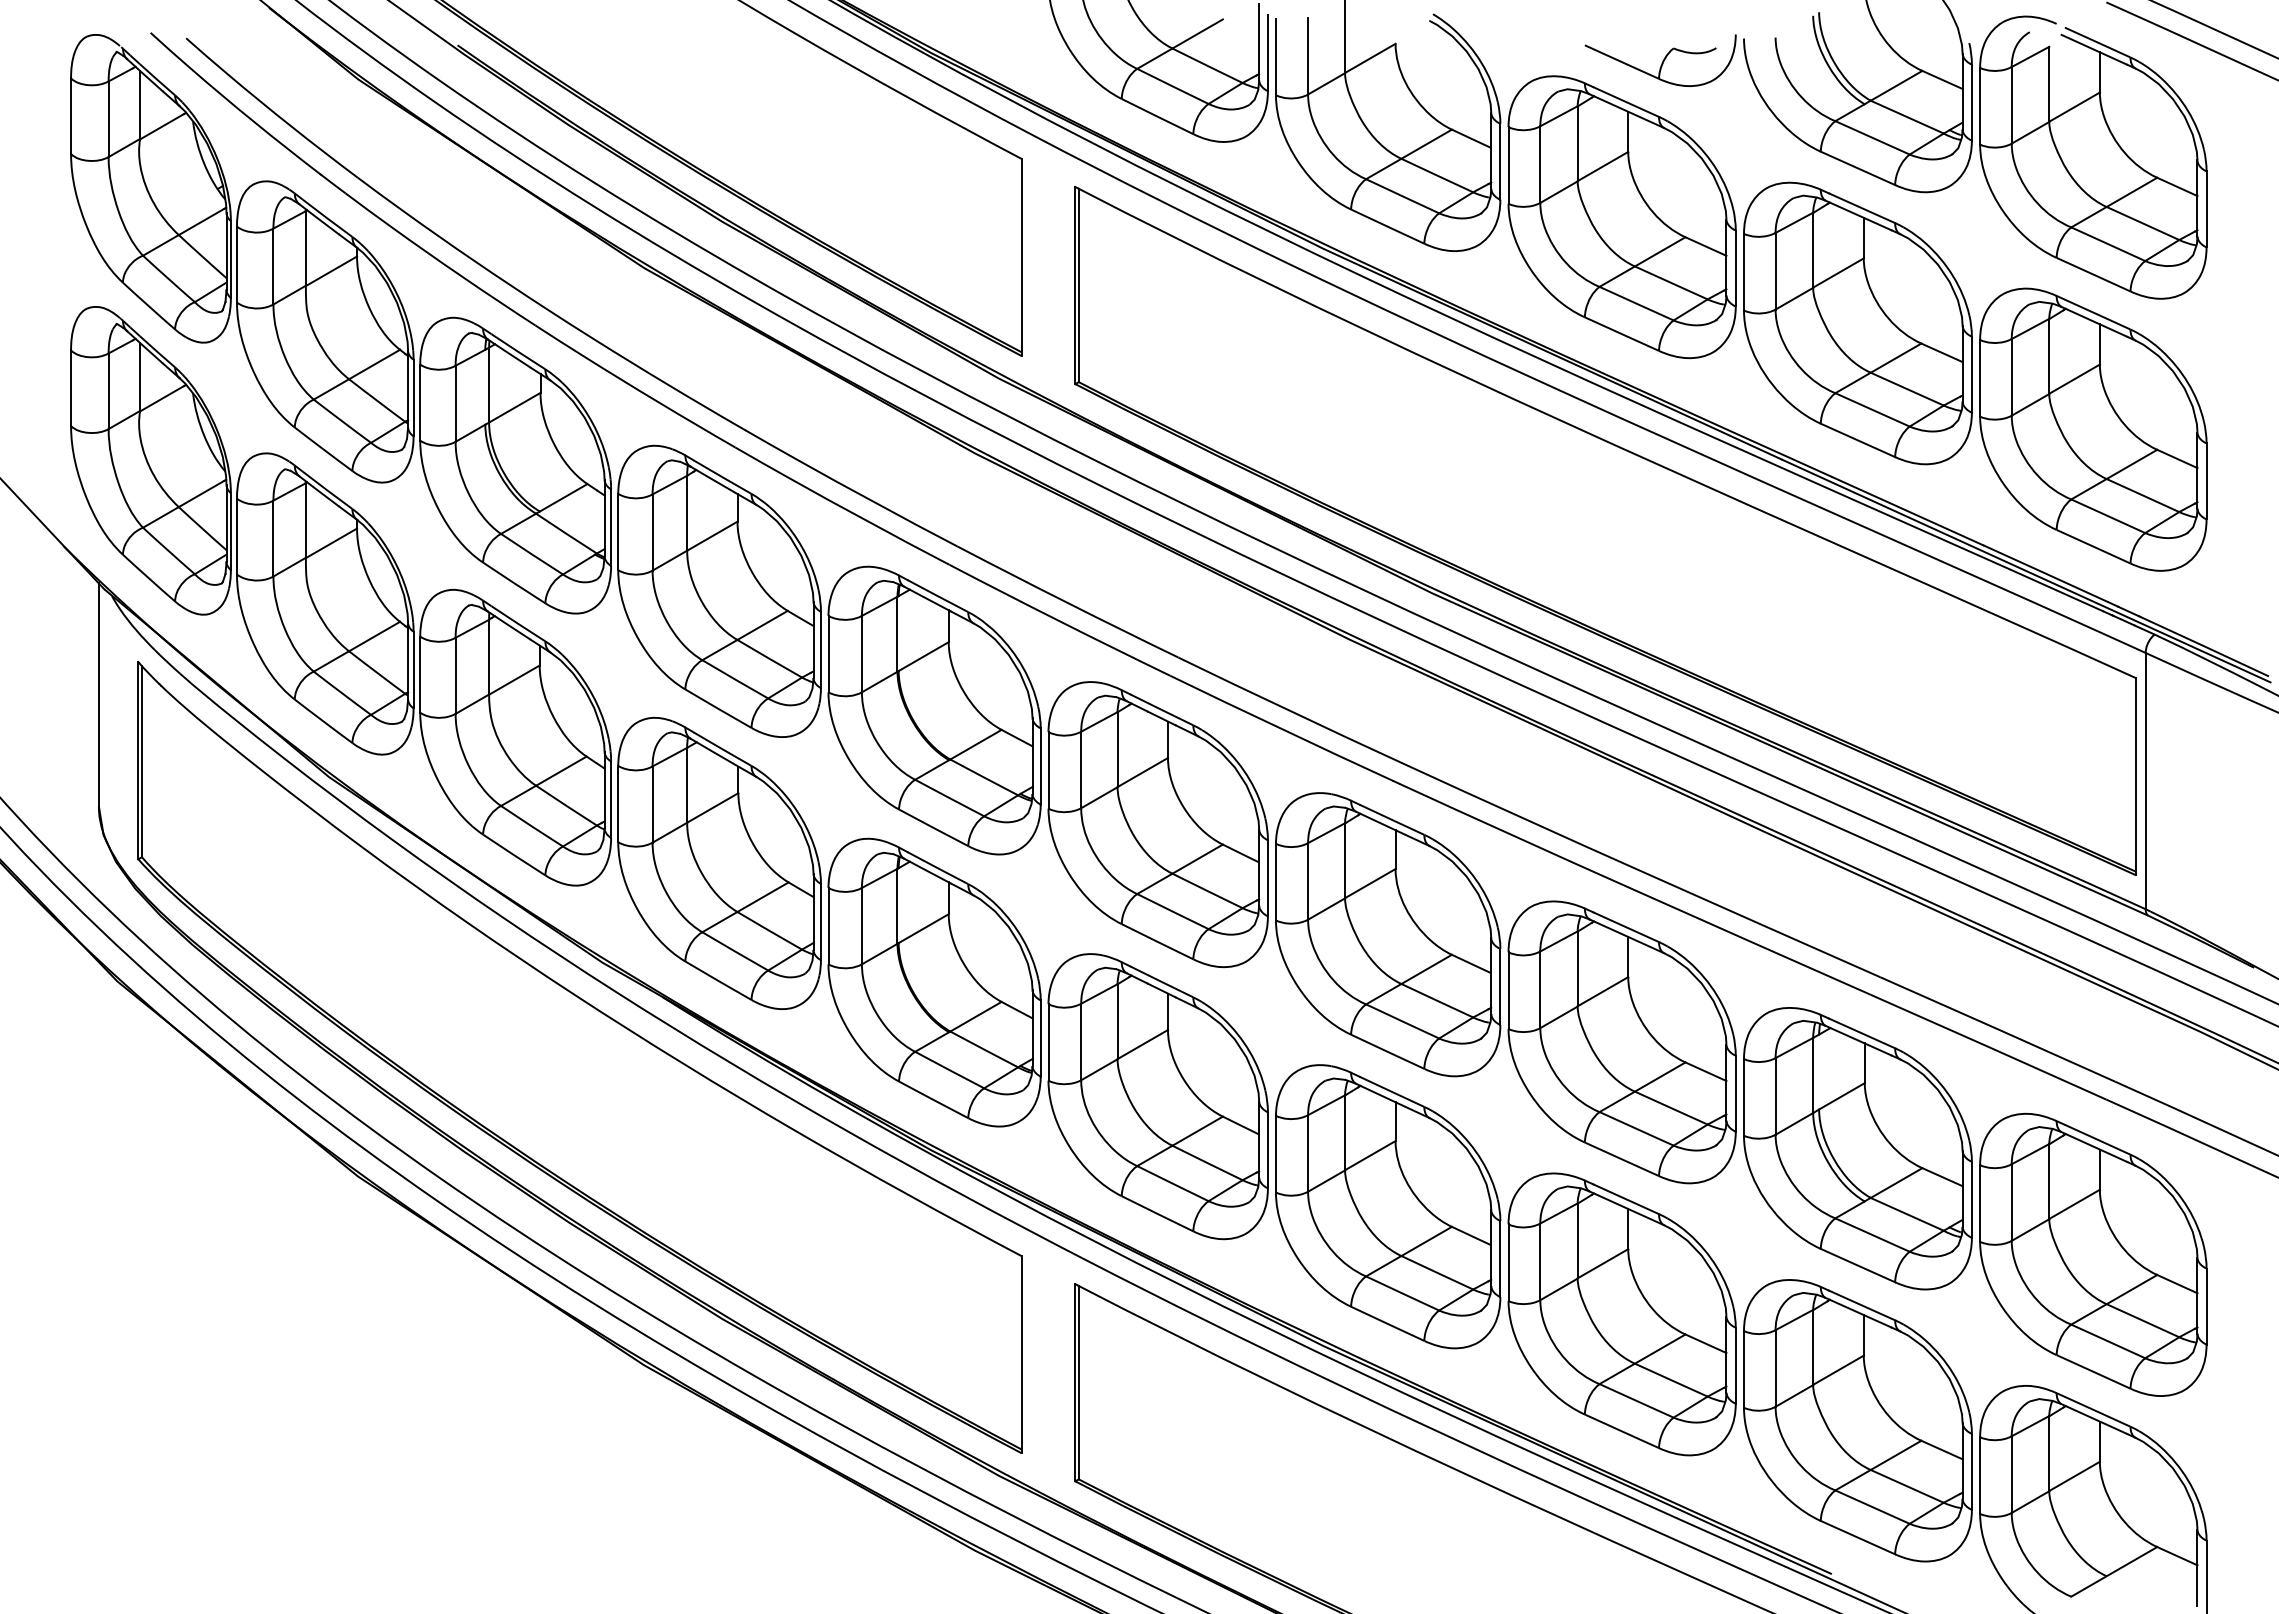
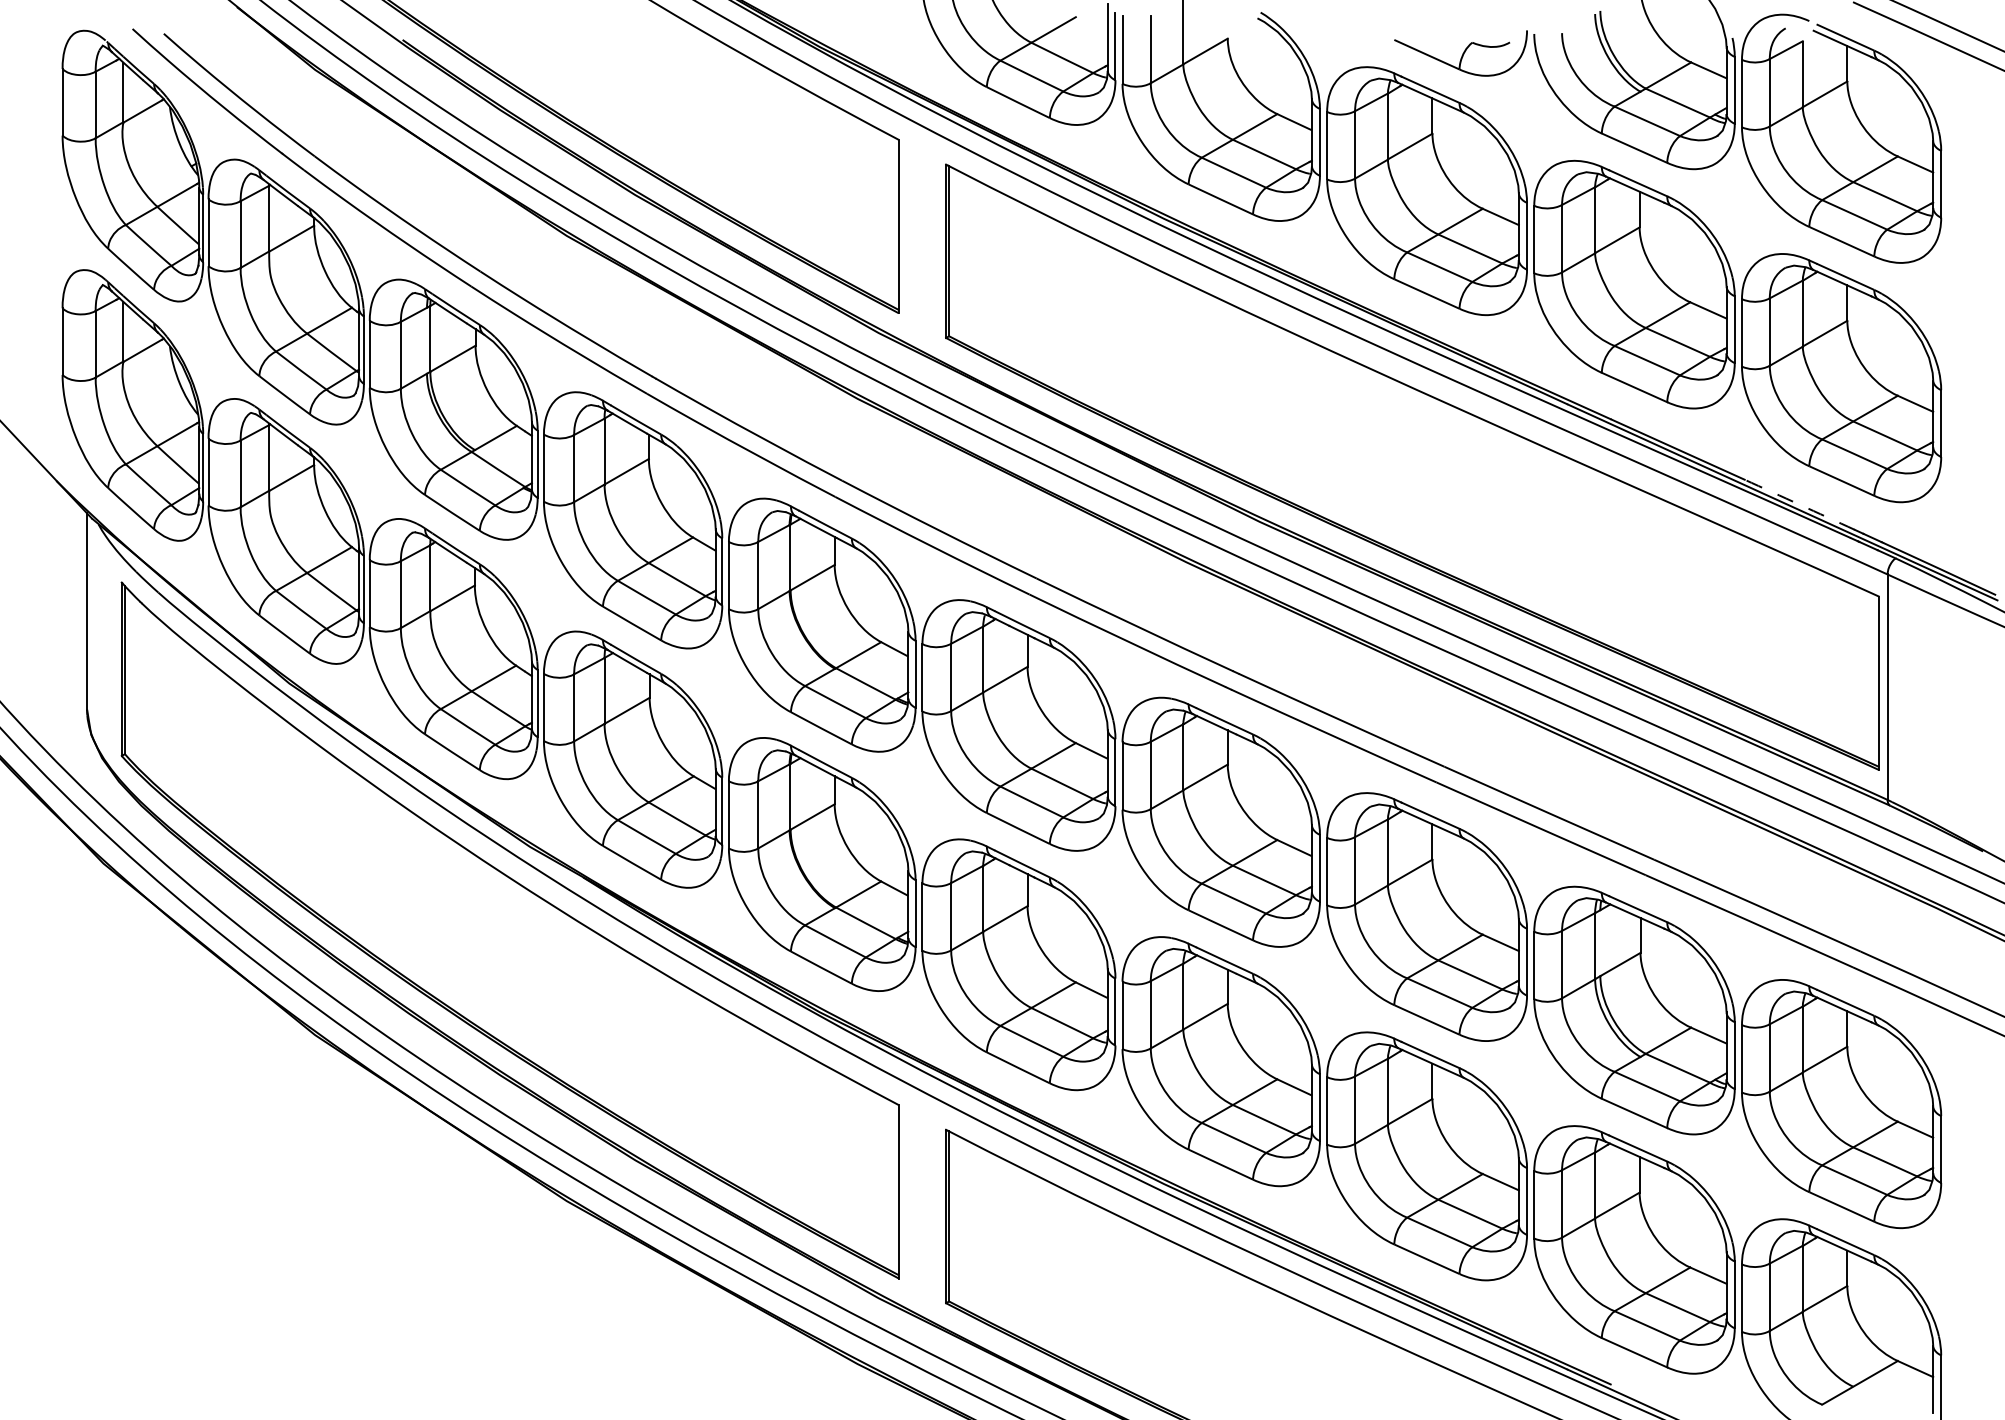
arc: (2045, 573) -> (1799, 504), solid -> dashed

